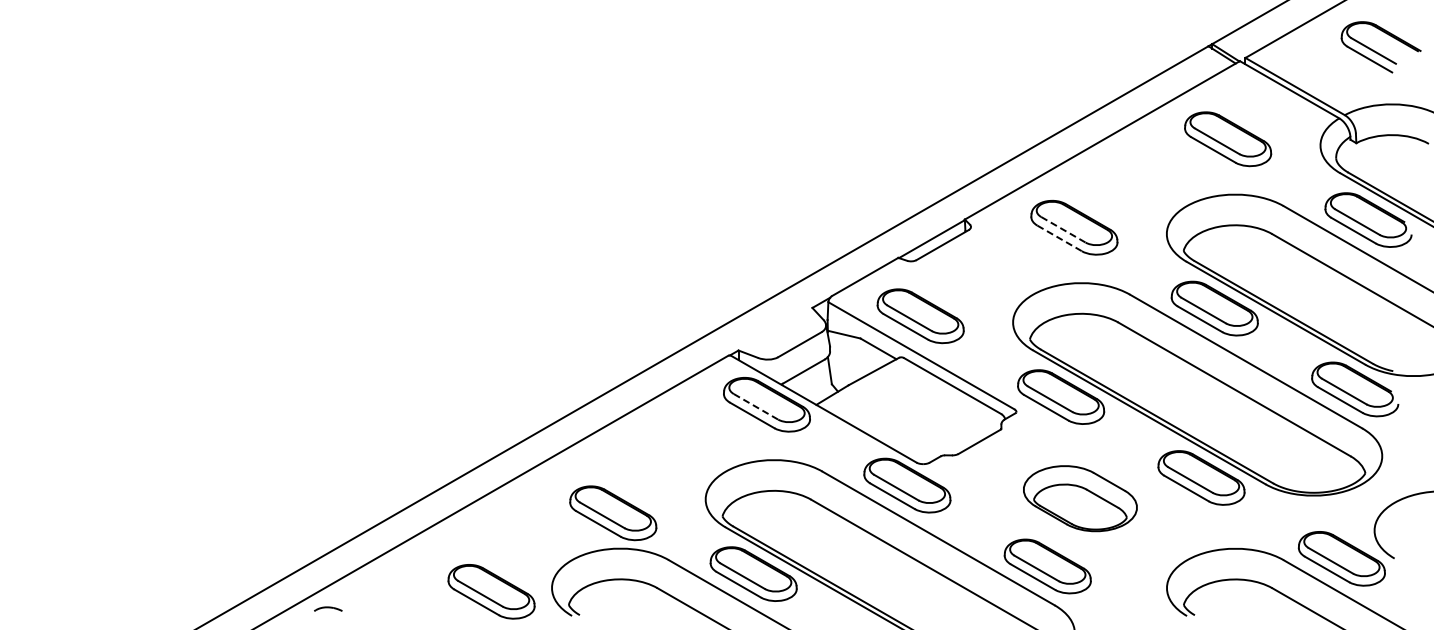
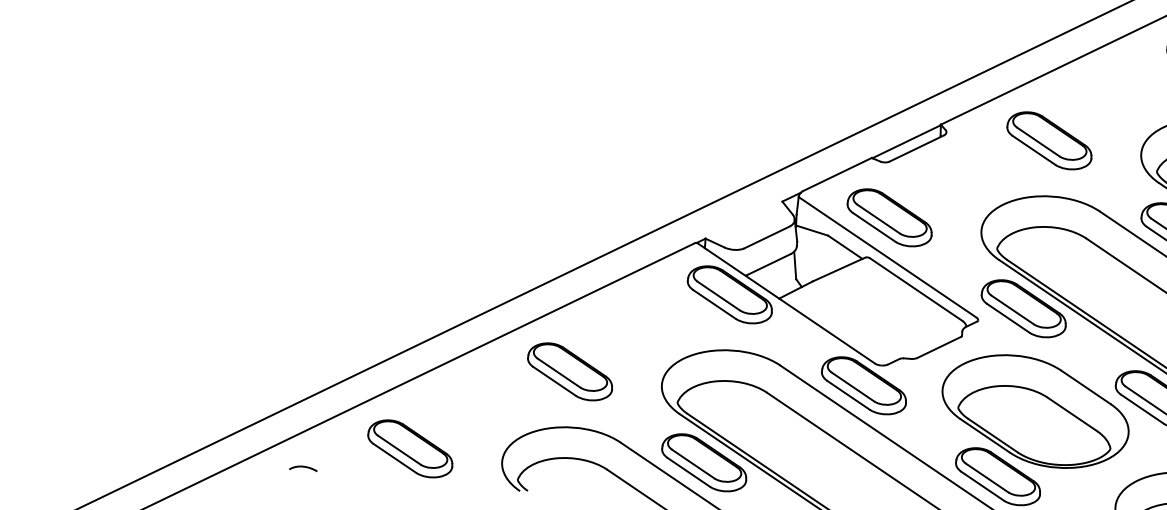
line: (1063, 229) -> (1038, 141), dashed -> solid
line: (1059, 238) -> (1033, 150), dashed -> solid
line: (756, 406) -> (719, 295), dashed -> solid
part: (1080, 498) -> (1035, 411), size x1.67
part: (613, 513) -> (570, 372), moved
part: (491, 591) -> (410, 448), moved
part: (328, 608) -> (303, 467), moved

